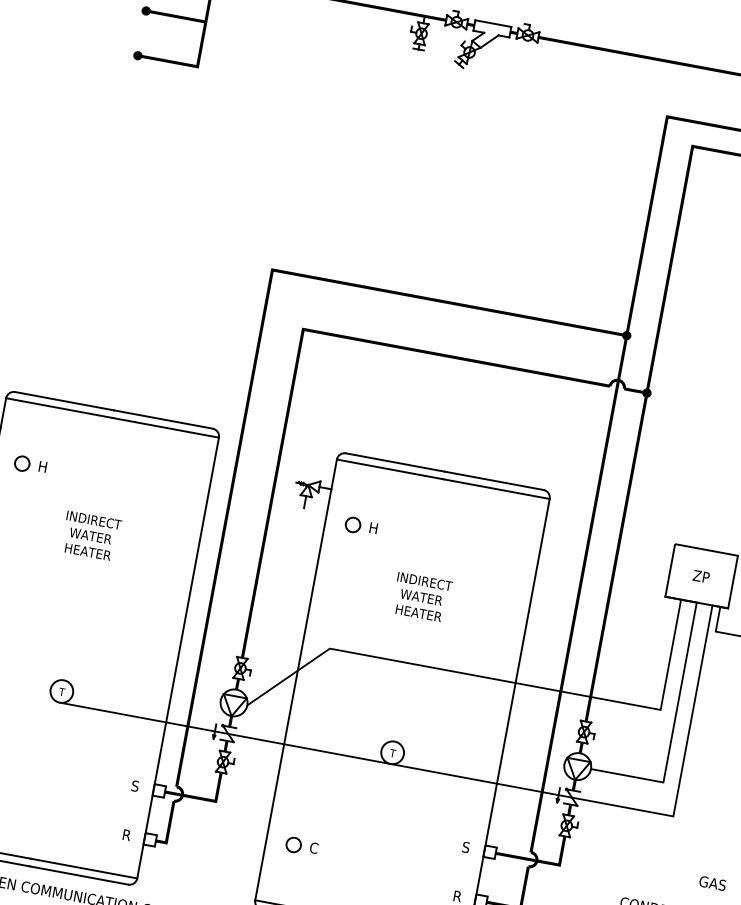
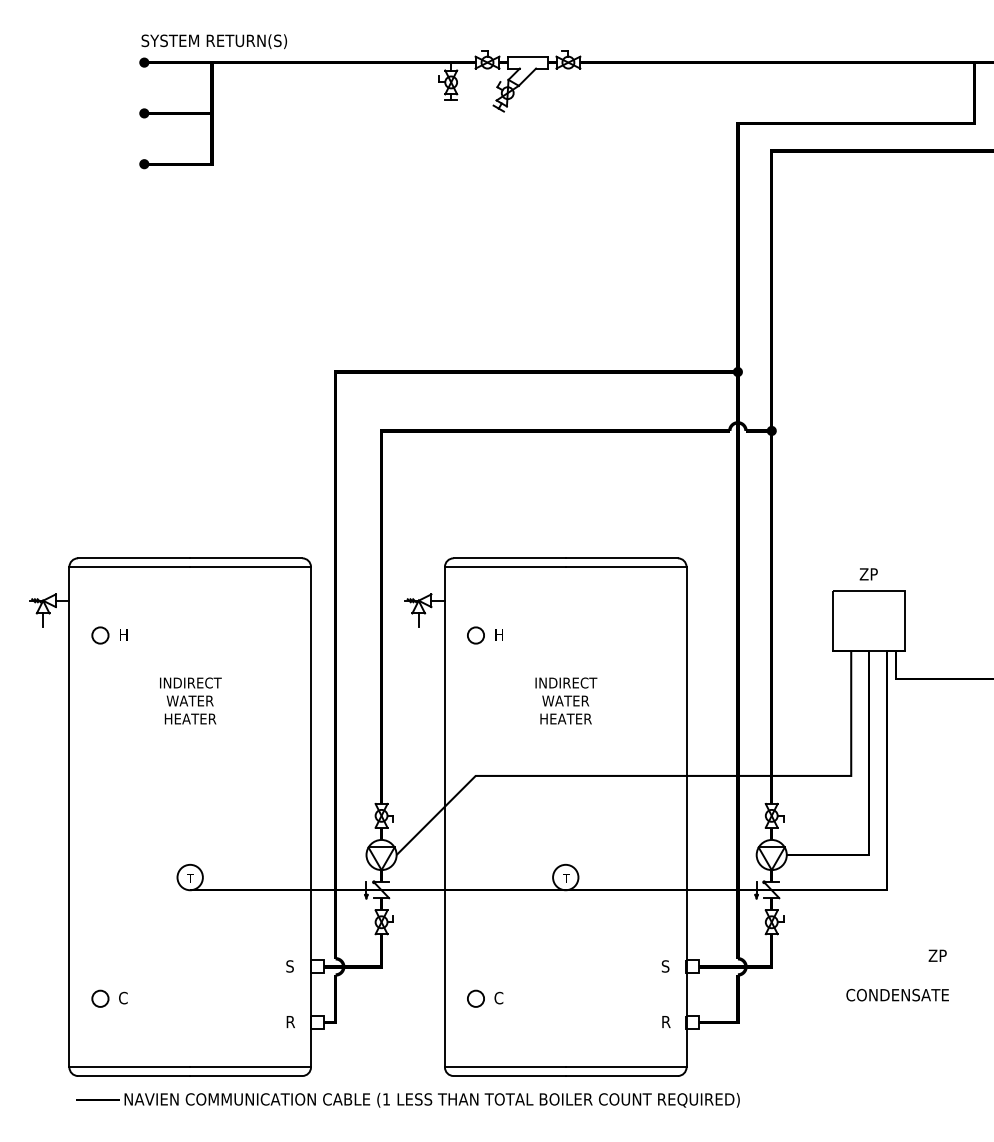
text: (701, 576) -> (868, 574), moved
text: (712, 883) -> (943, 955), GAS -> ZP

